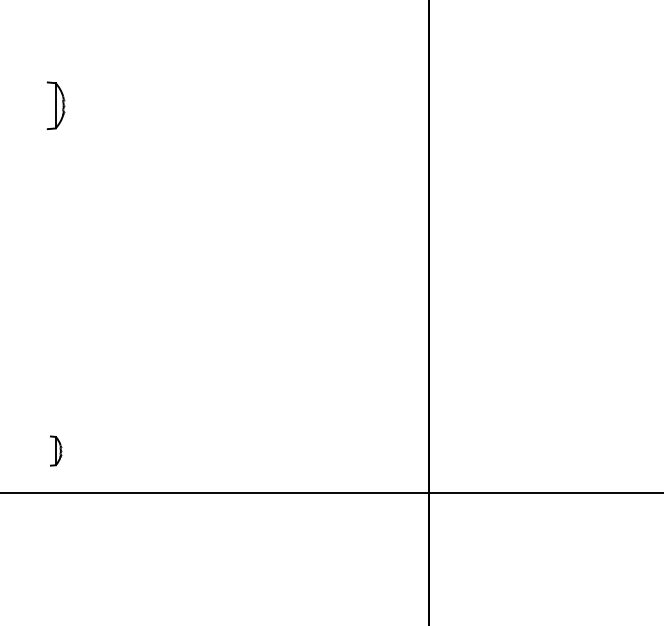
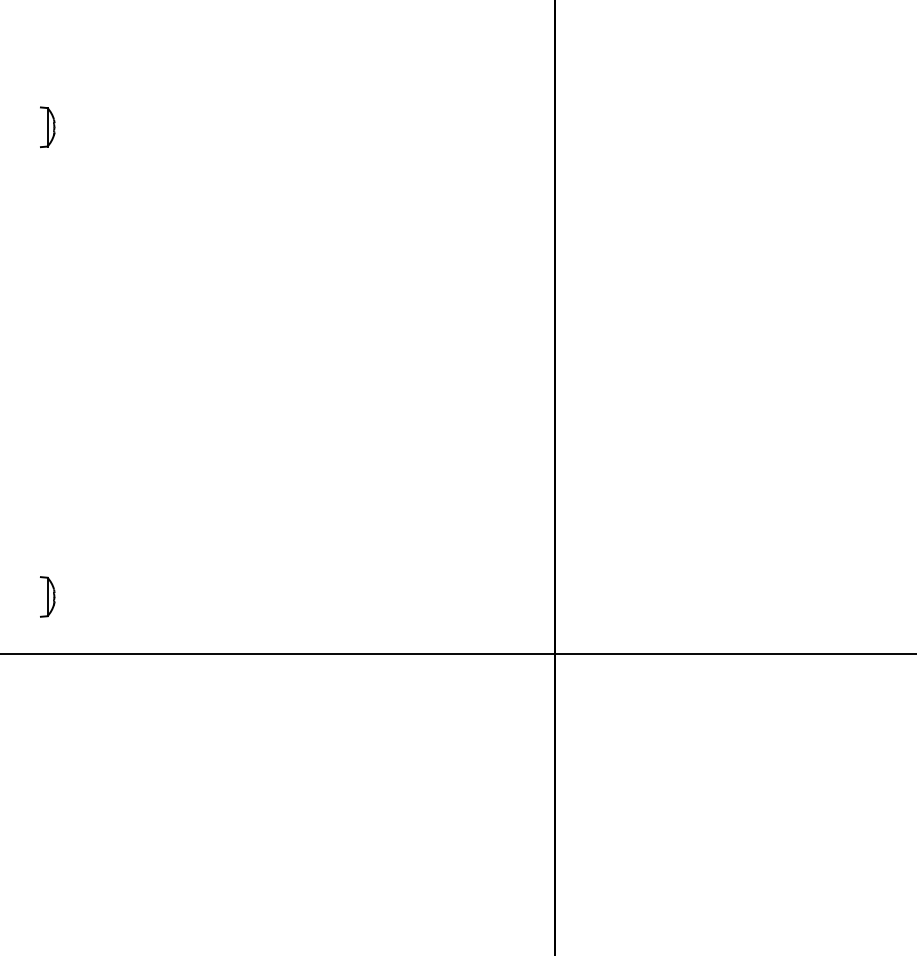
part: (55, 106) -> (47, 127), size x0.62

